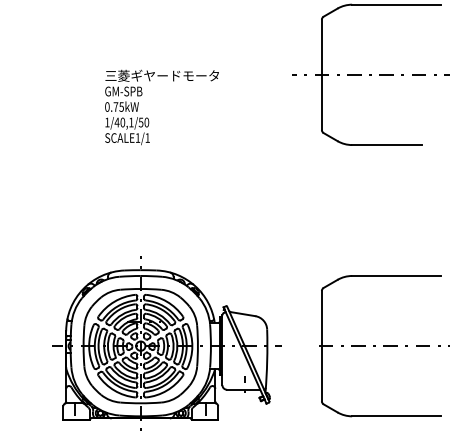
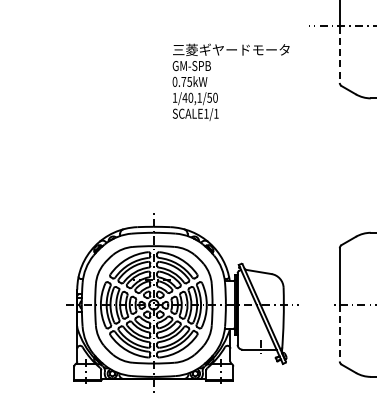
line: (321, 102) -> (339, 54), solid -> dashed
text: (161, 107) -> (230, 82), moved
line: (321, 373) -> (339, 332), solid -> dashed

